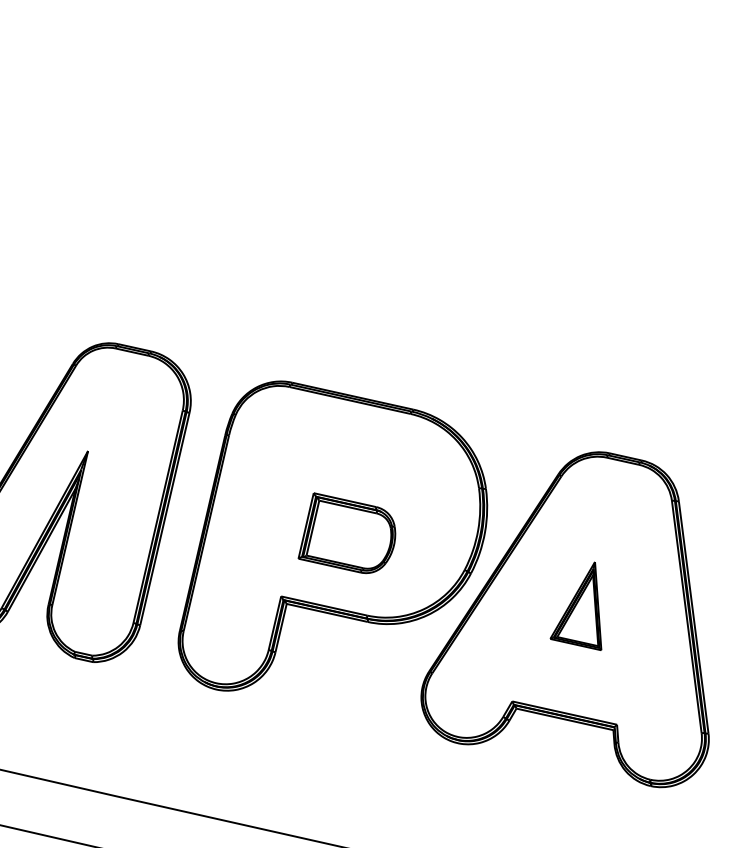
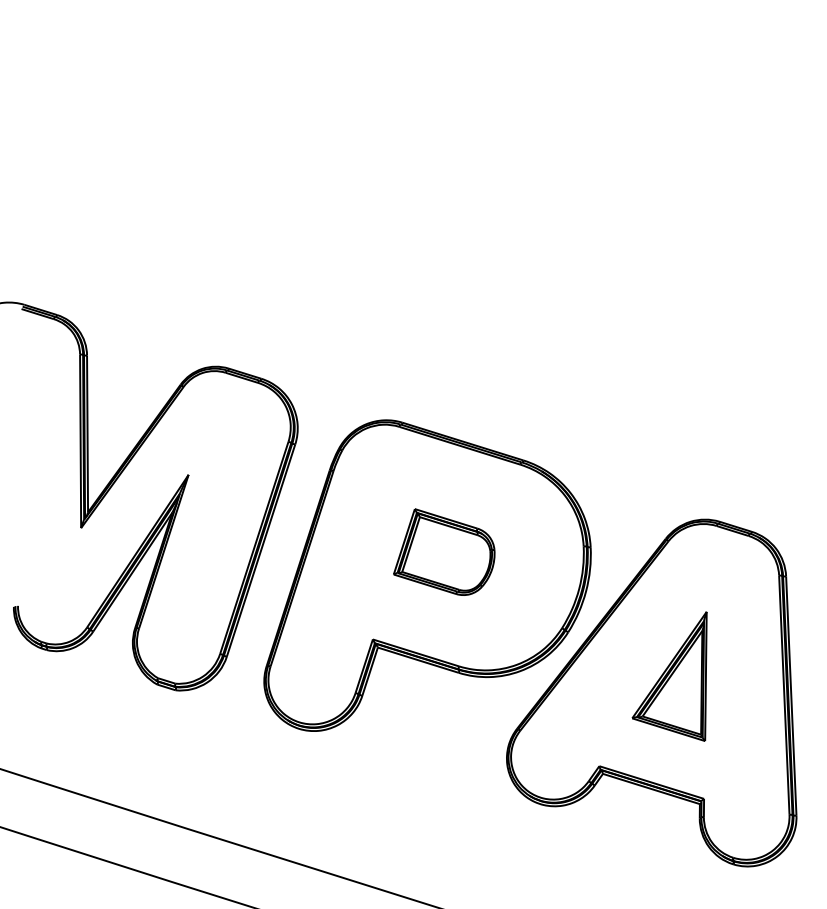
part: (346, 532) -> (444, 551), moved
part: (573, 608) -> (669, 676), size x1.43

